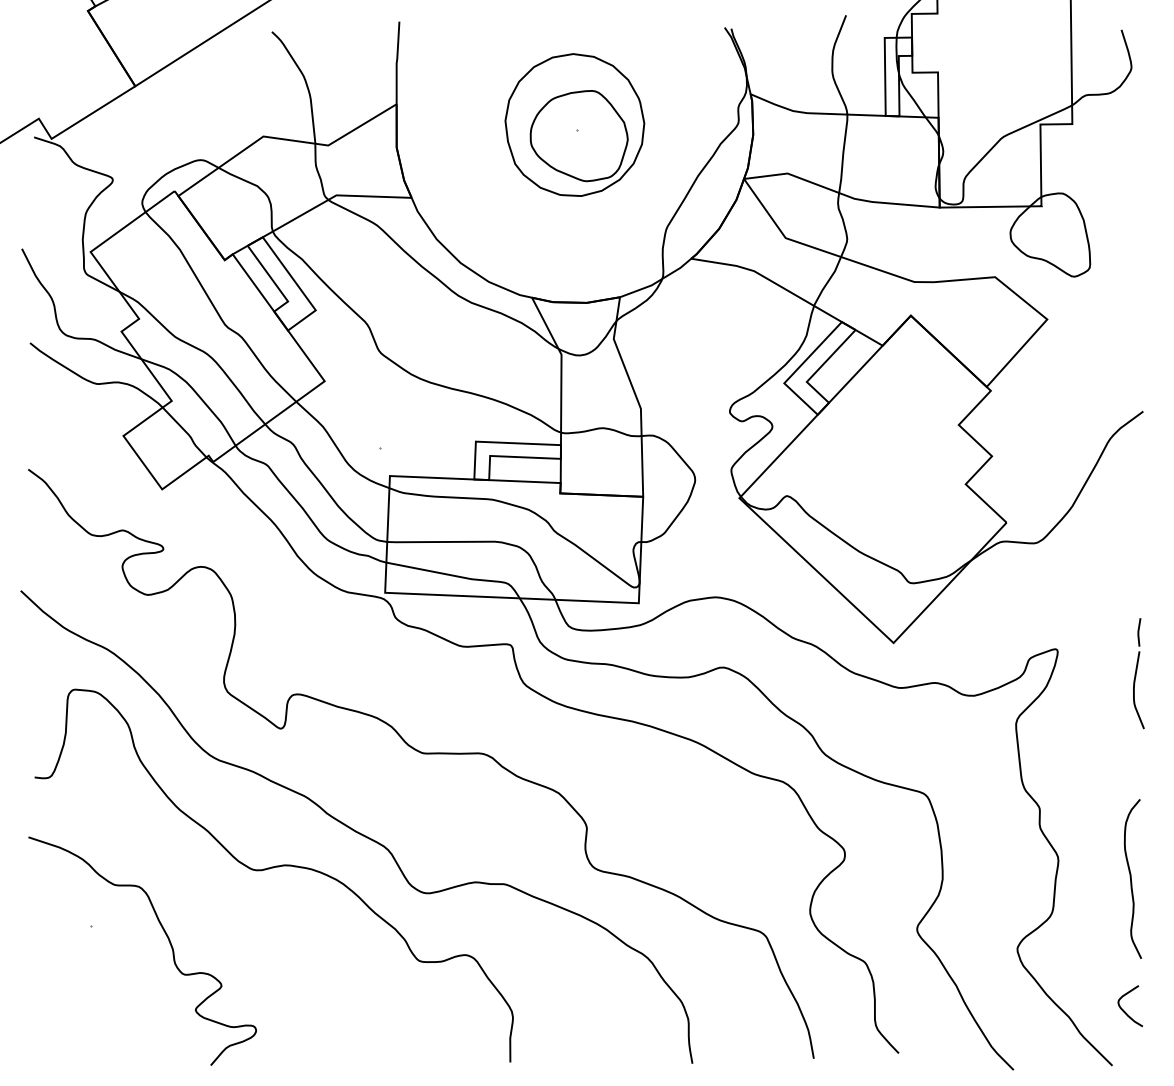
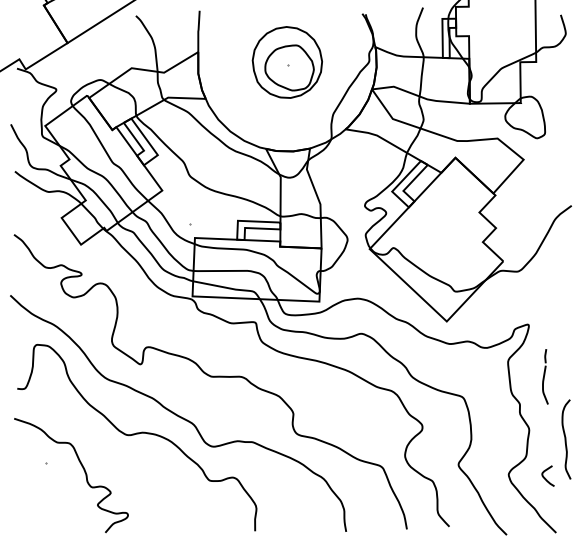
part: (1138, 672) -> (545, 376), moved
curve: (1124, 1008) -> (545, 477), moved

